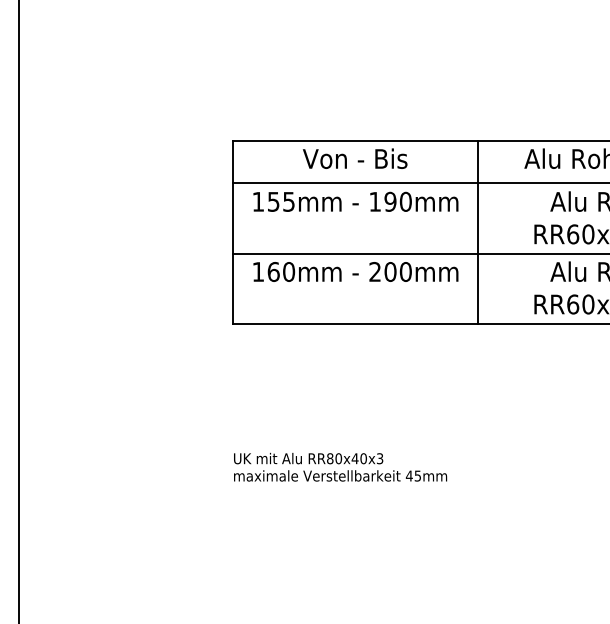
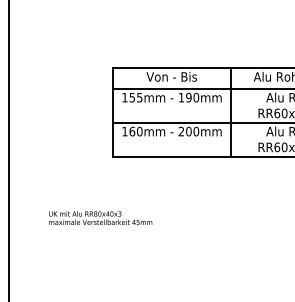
text: (340, 465) -> (100, 217), moved

